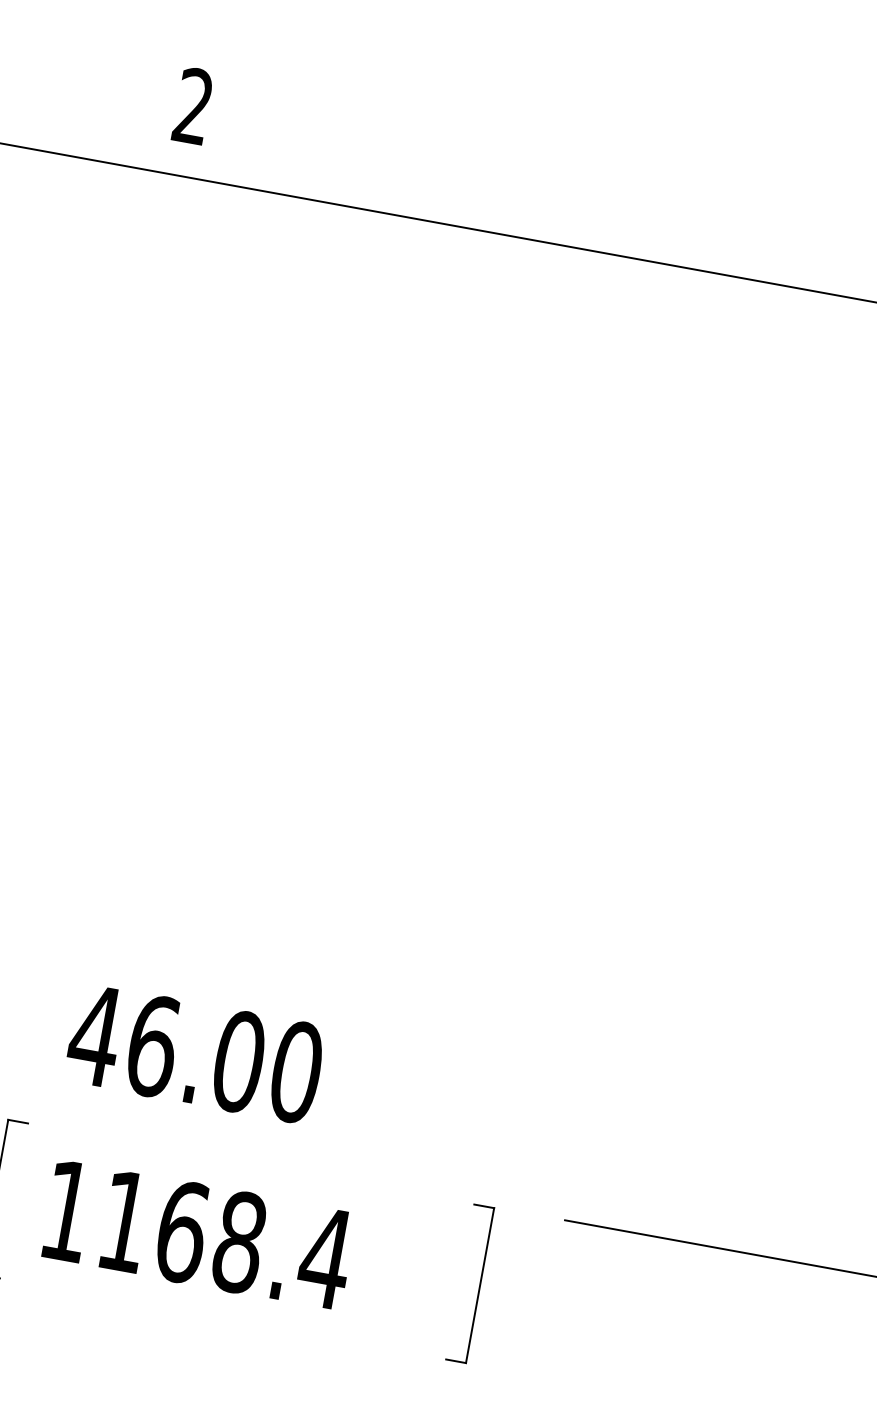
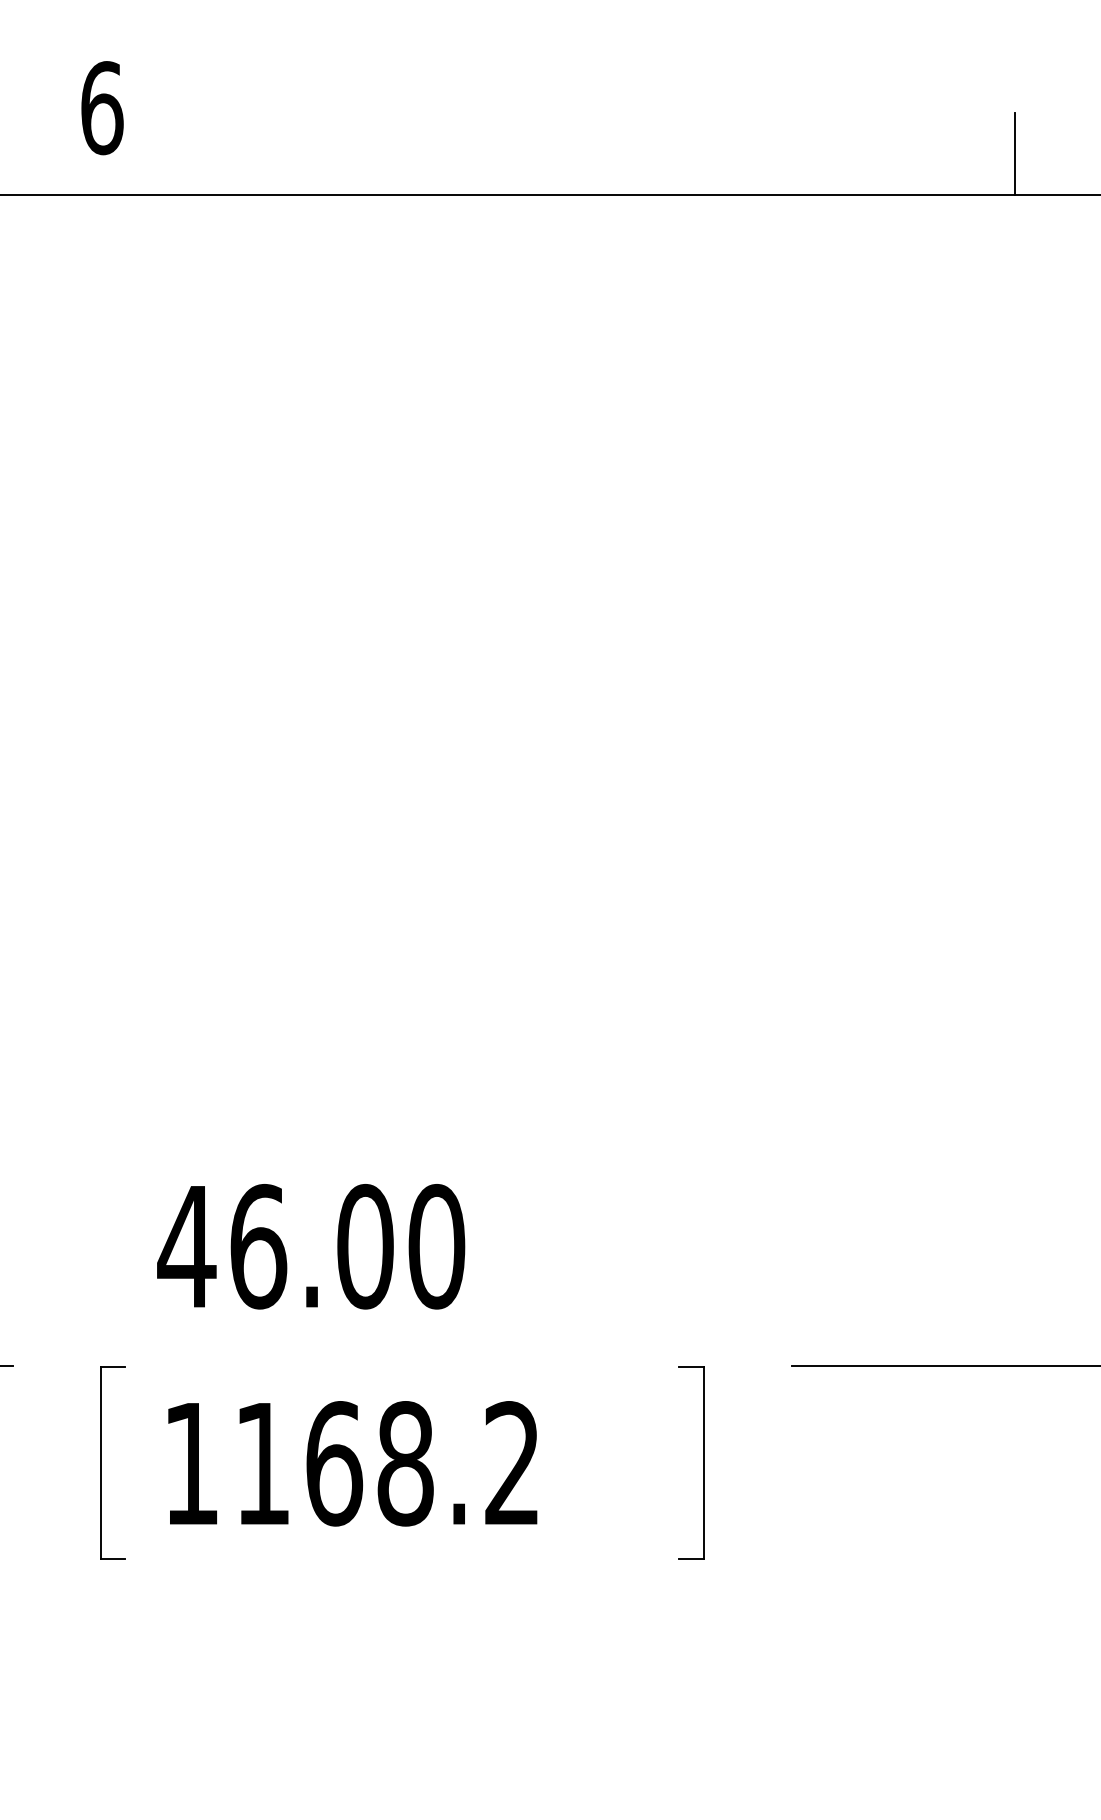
text: (193, 106) -> (102, 108), 2 -> 6
text: (325, 1257) -> (512, 1462), 1168.4 -> 1168.2

